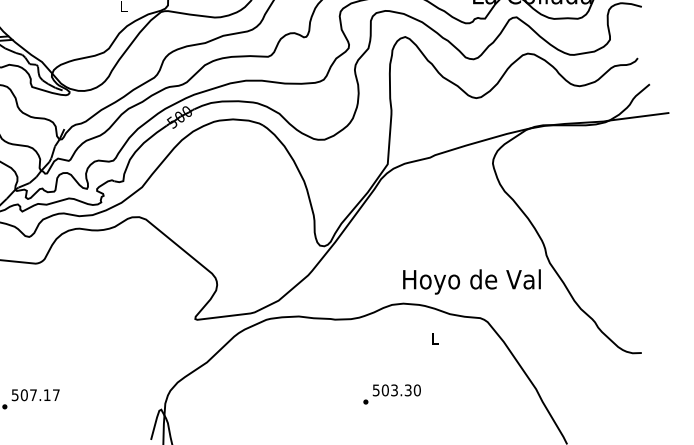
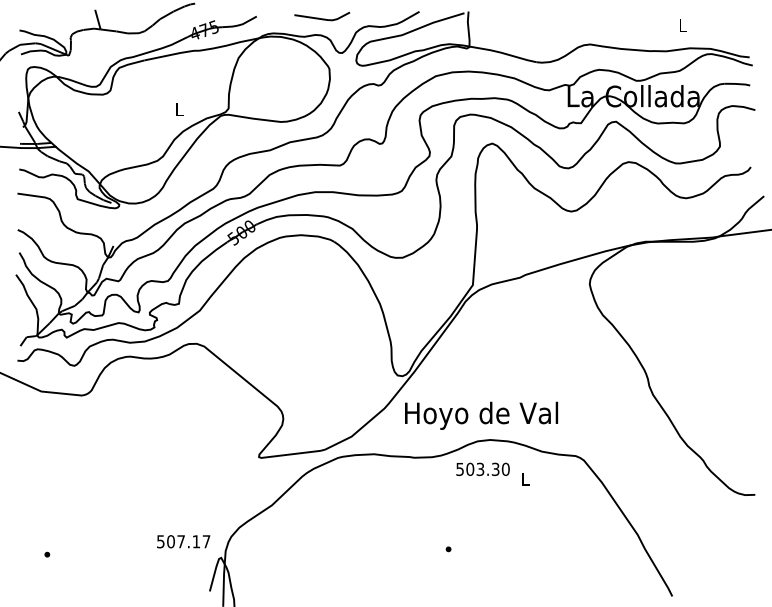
text: (471, 281) -> (481, 415), moved
text: (396, 389) -> (482, 468), moved
text: (35, 394) -> (183, 541), moved

